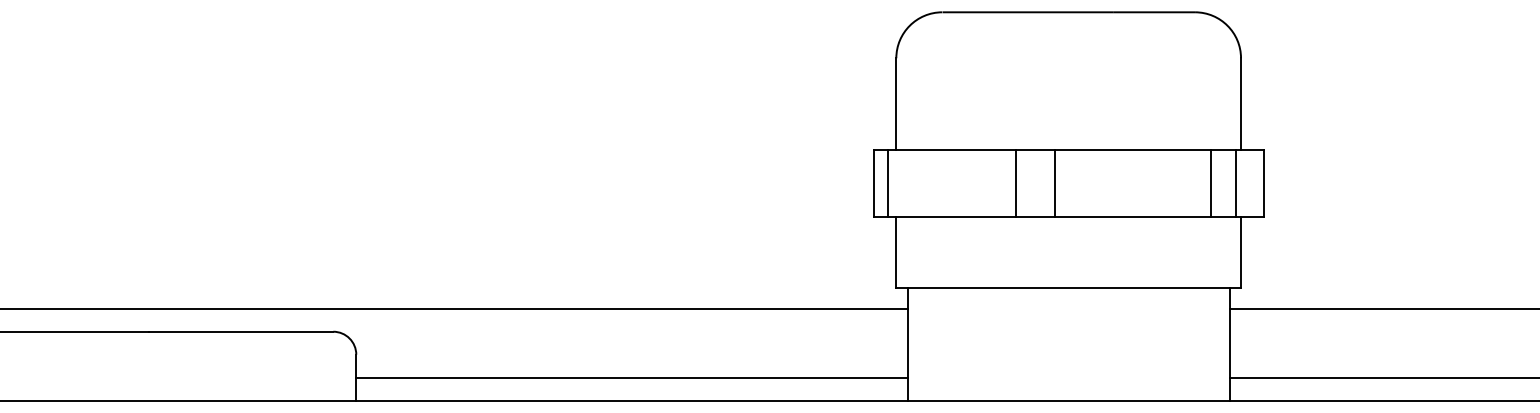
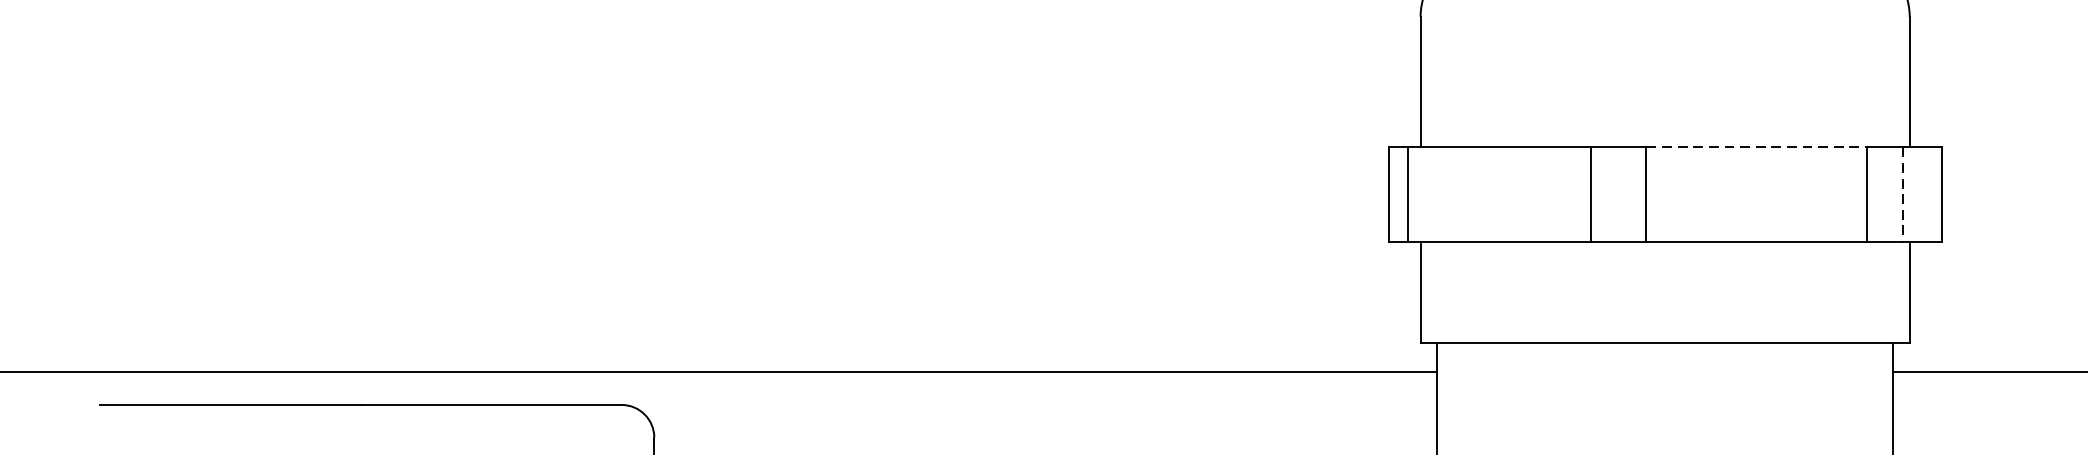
line: (1133, 150) -> (1757, 147), solid -> dashed
line: (1236, 184) -> (1903, 196), solid -> dashed

